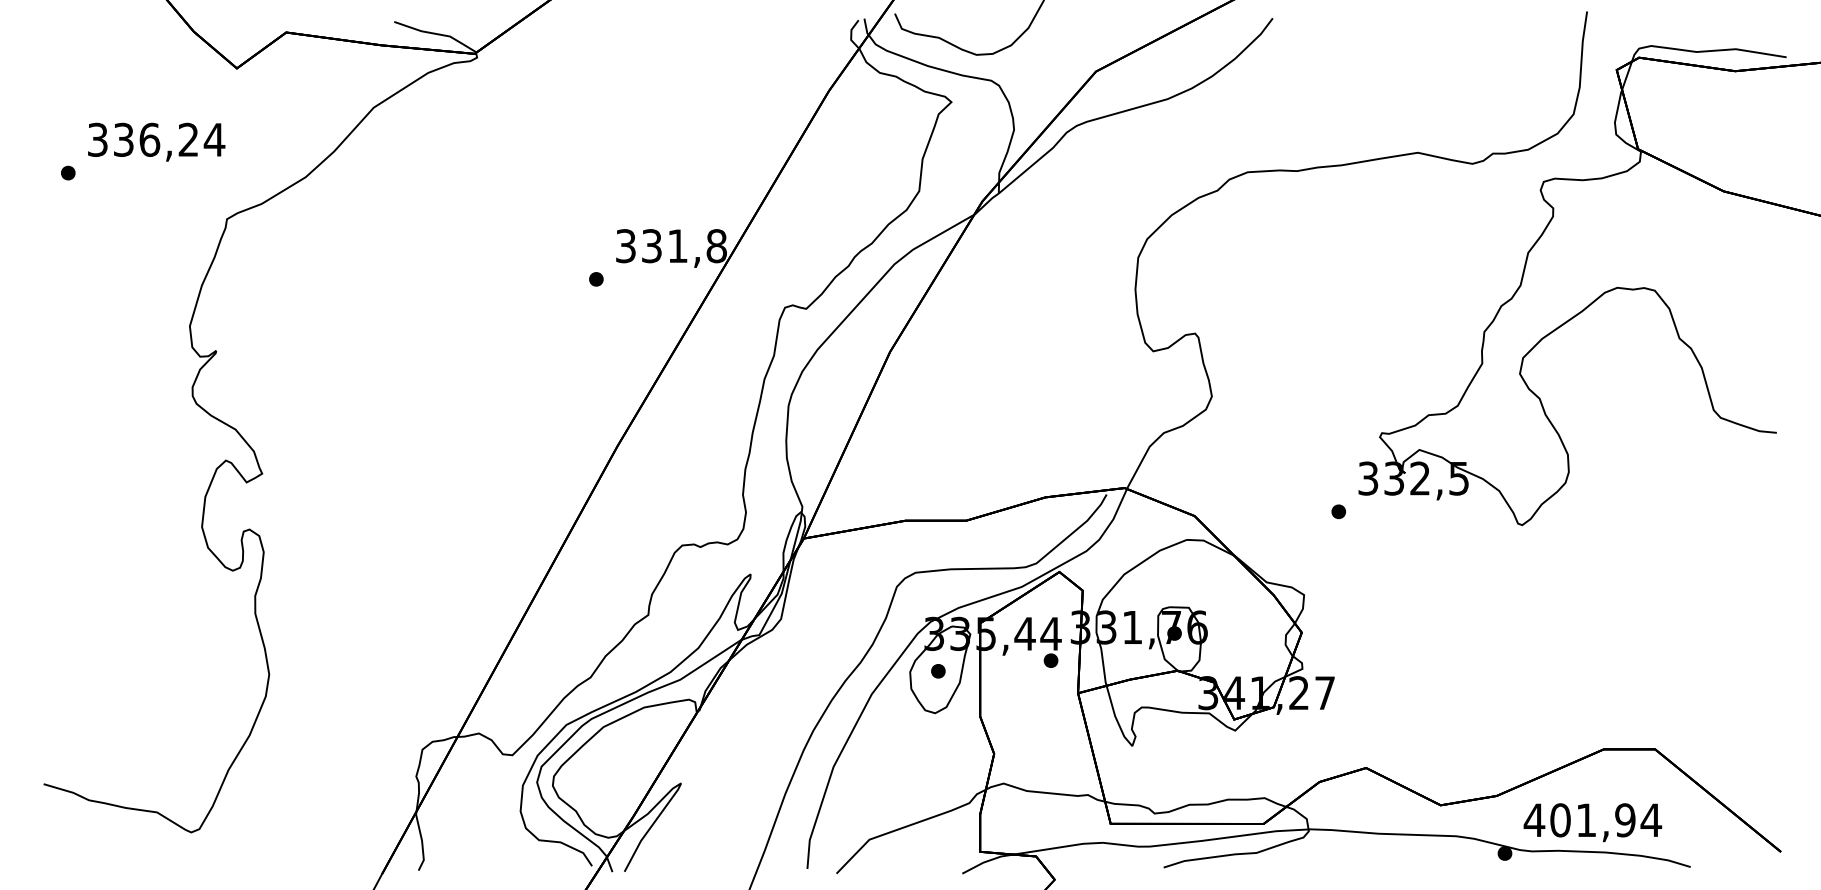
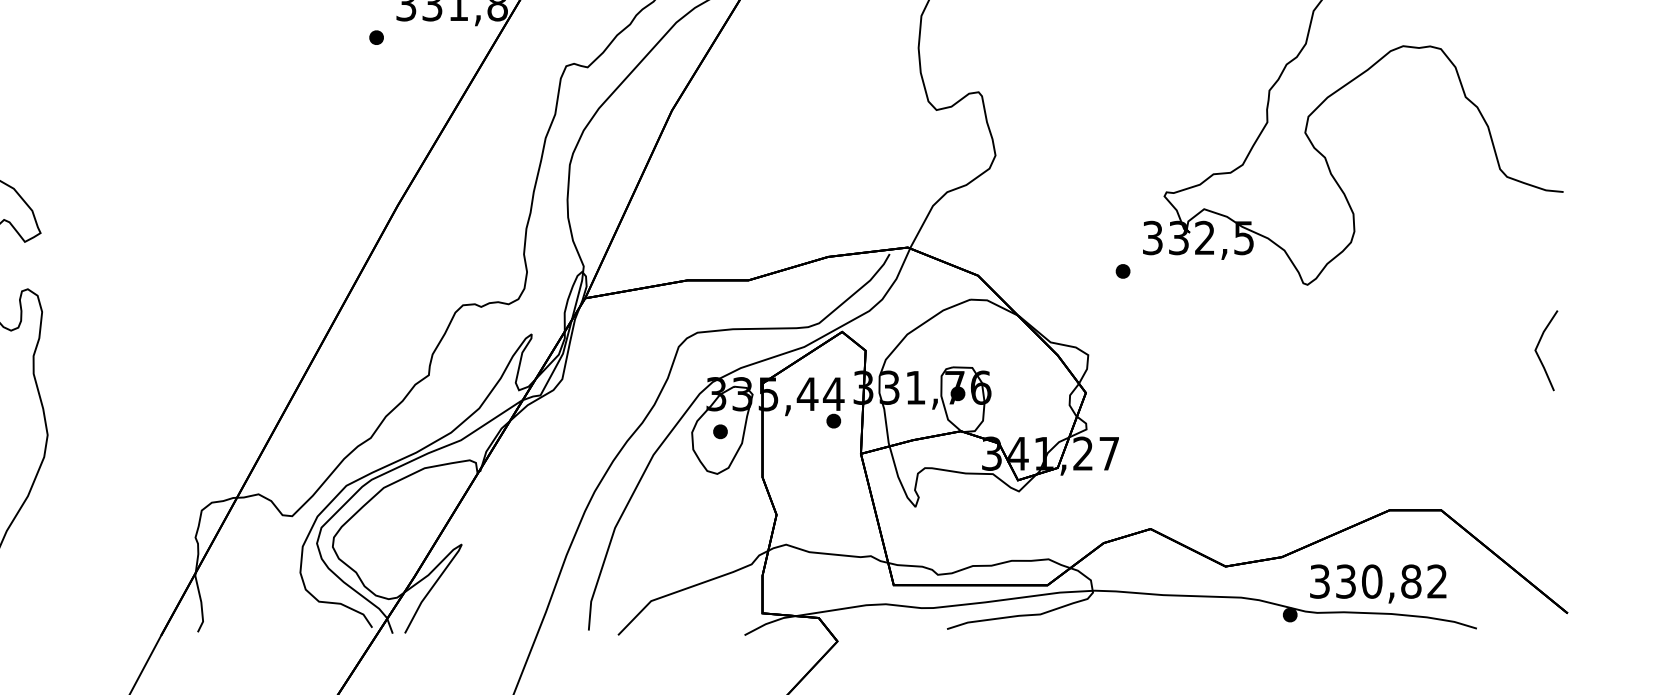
line: (1751, 587) -> (1538, 347), added
text: (1592, 820) -> (1378, 581), 401,94 -> 330,82

